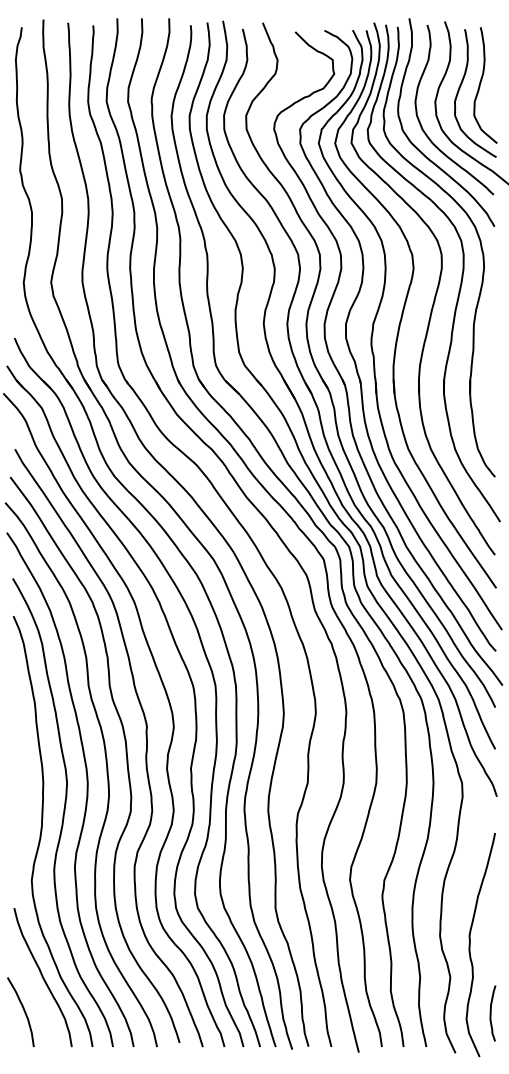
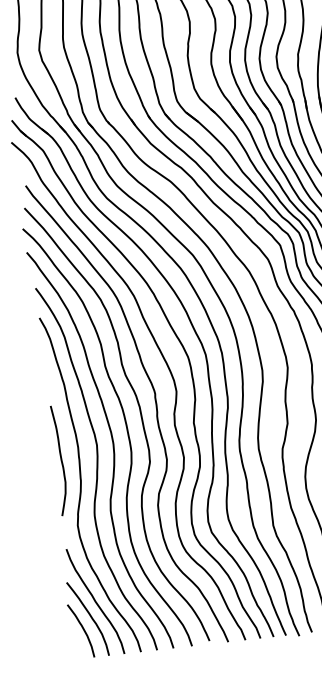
curve: (19, 796) -> (60, 460), added
curve: (34, 996) -> (90, 617), added

